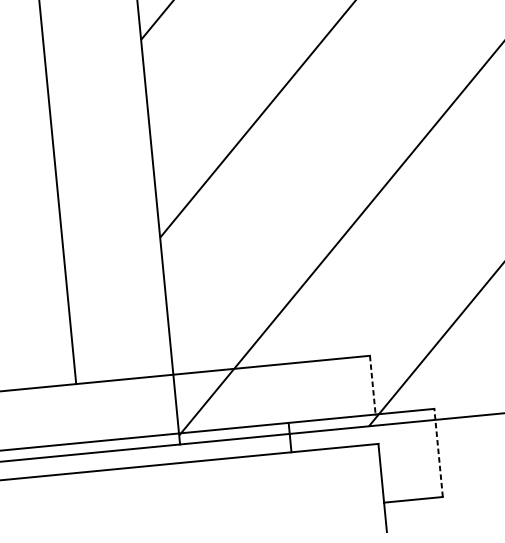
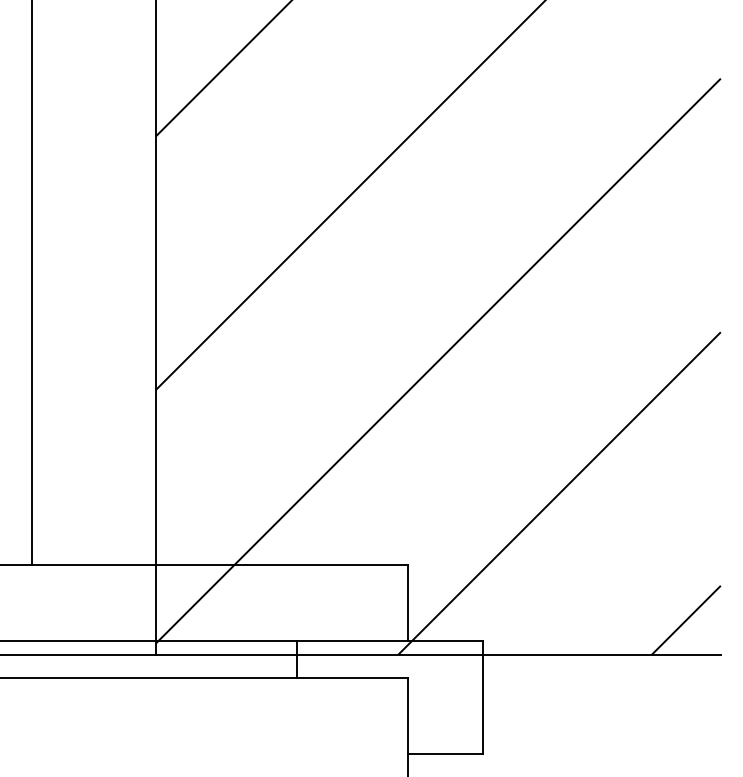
line: (373, 384) -> (408, 602), dashed -> solid
line: (438, 452) -> (483, 696), dashed -> solid

